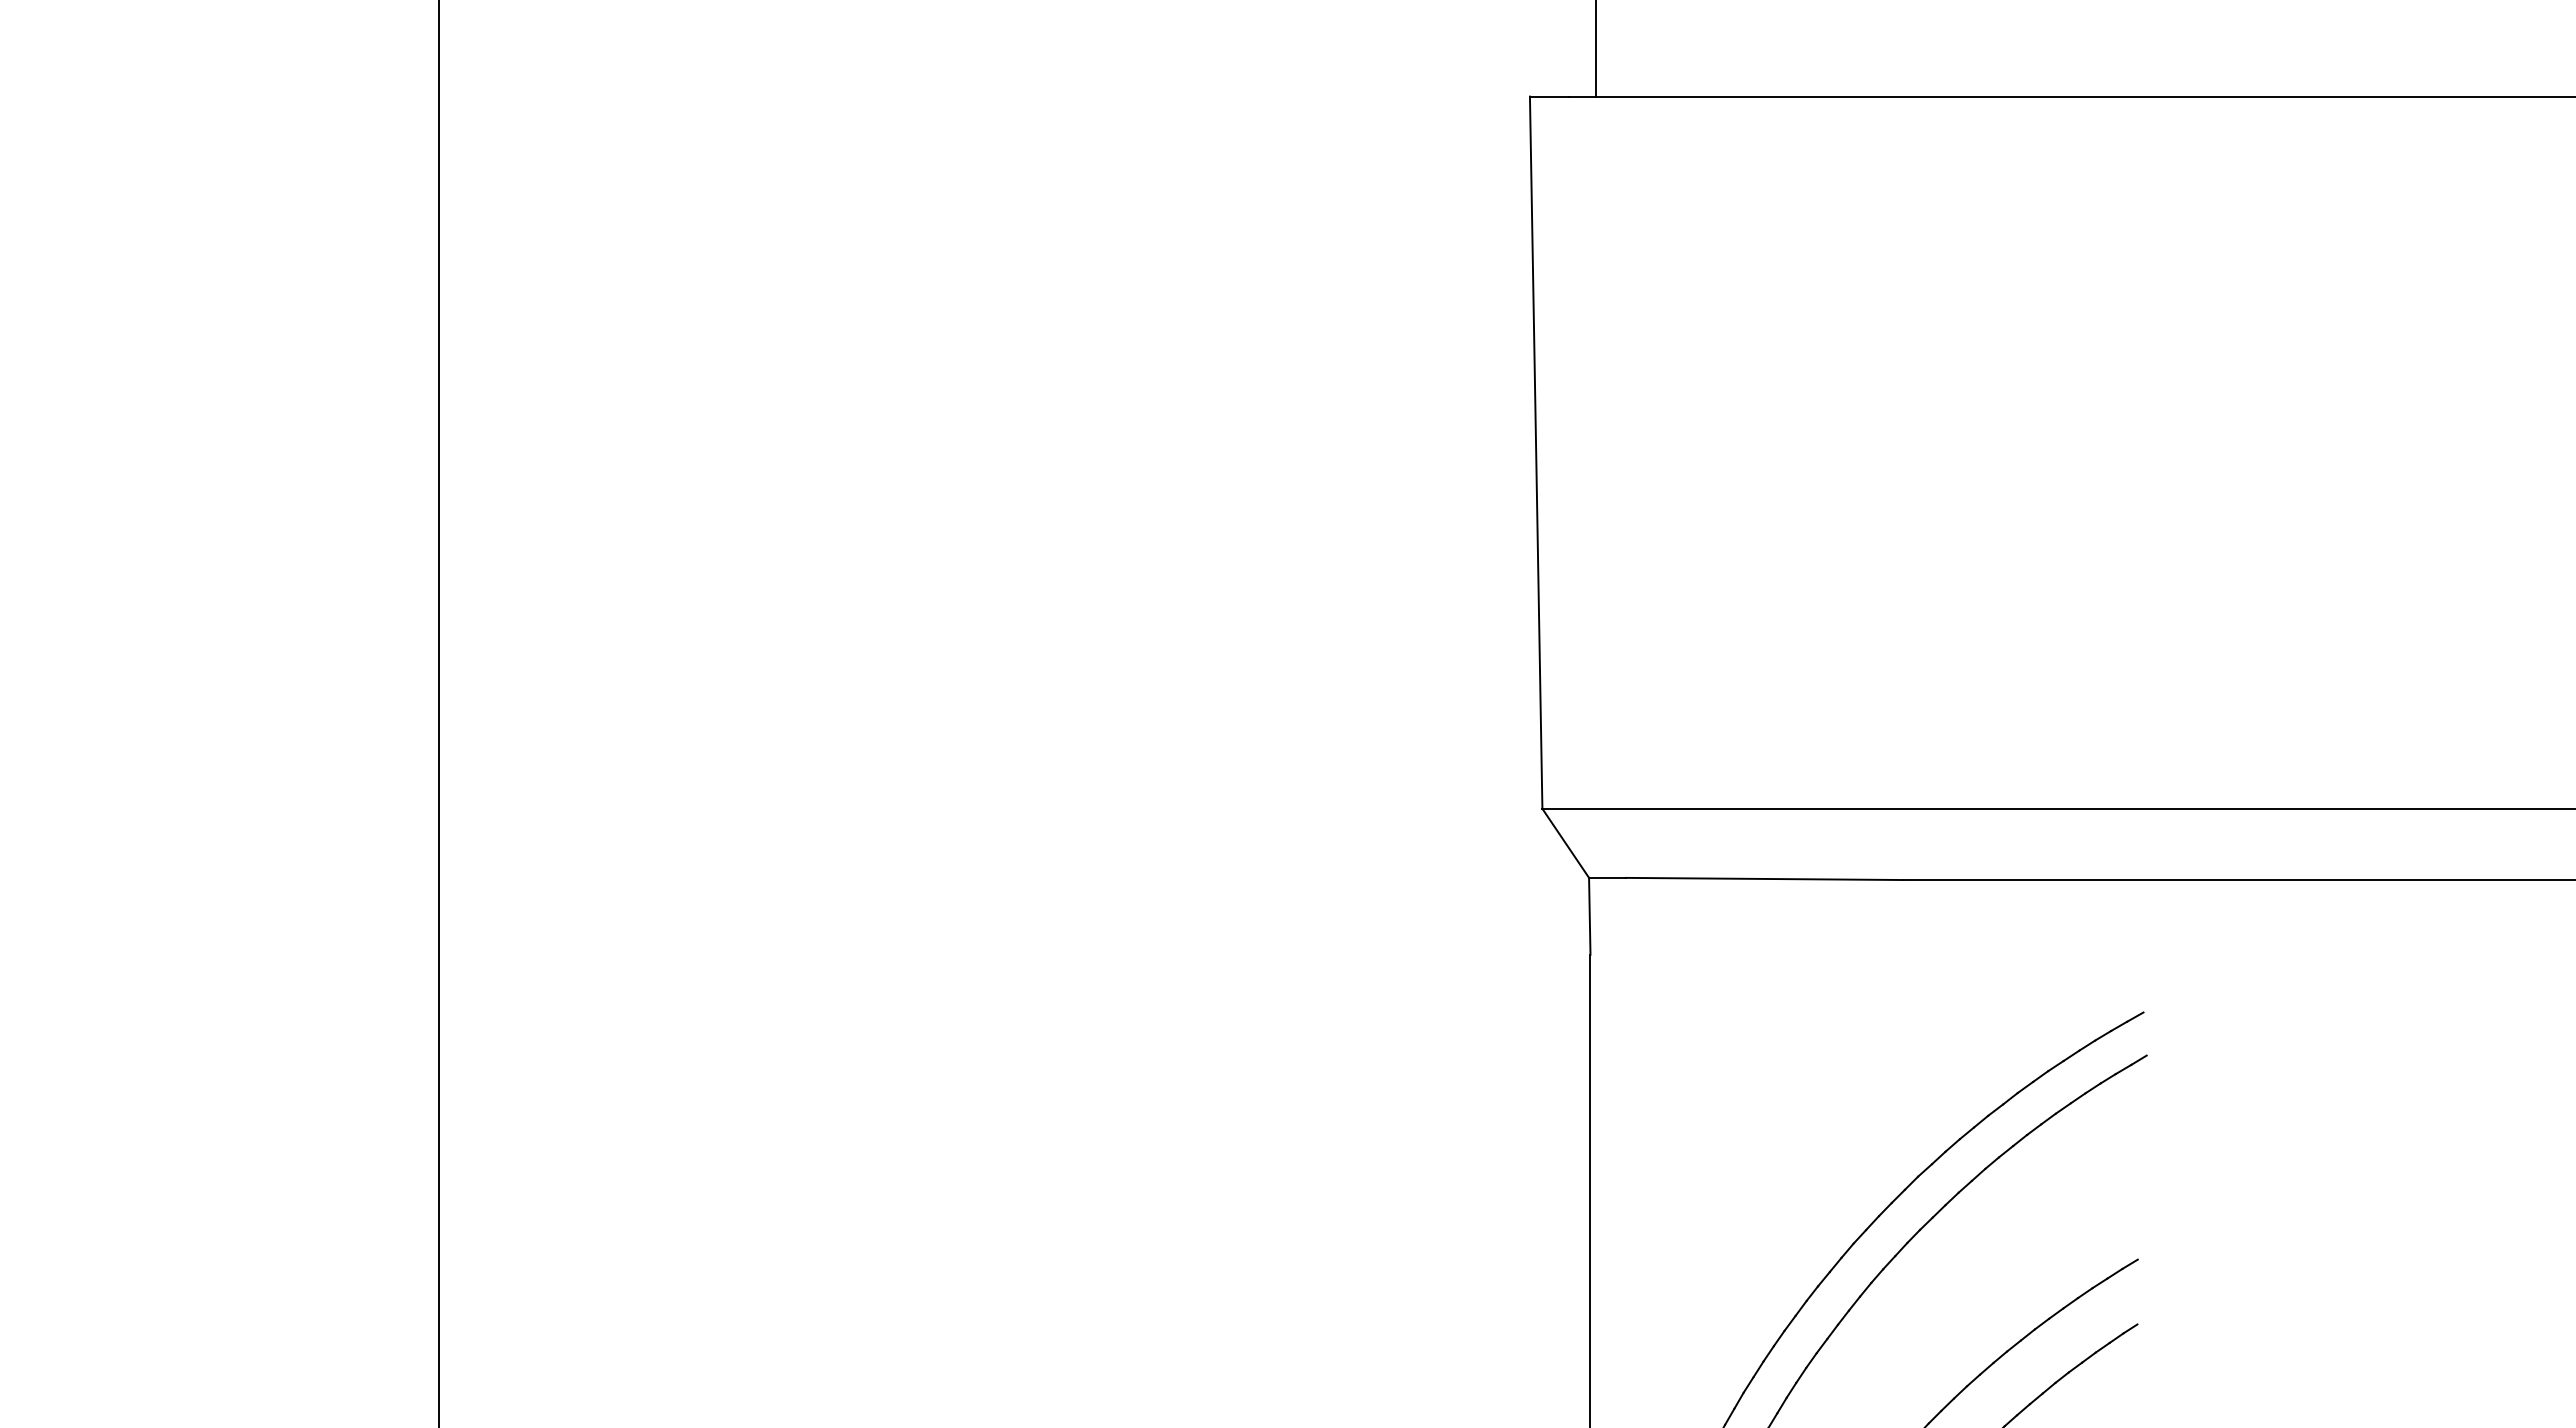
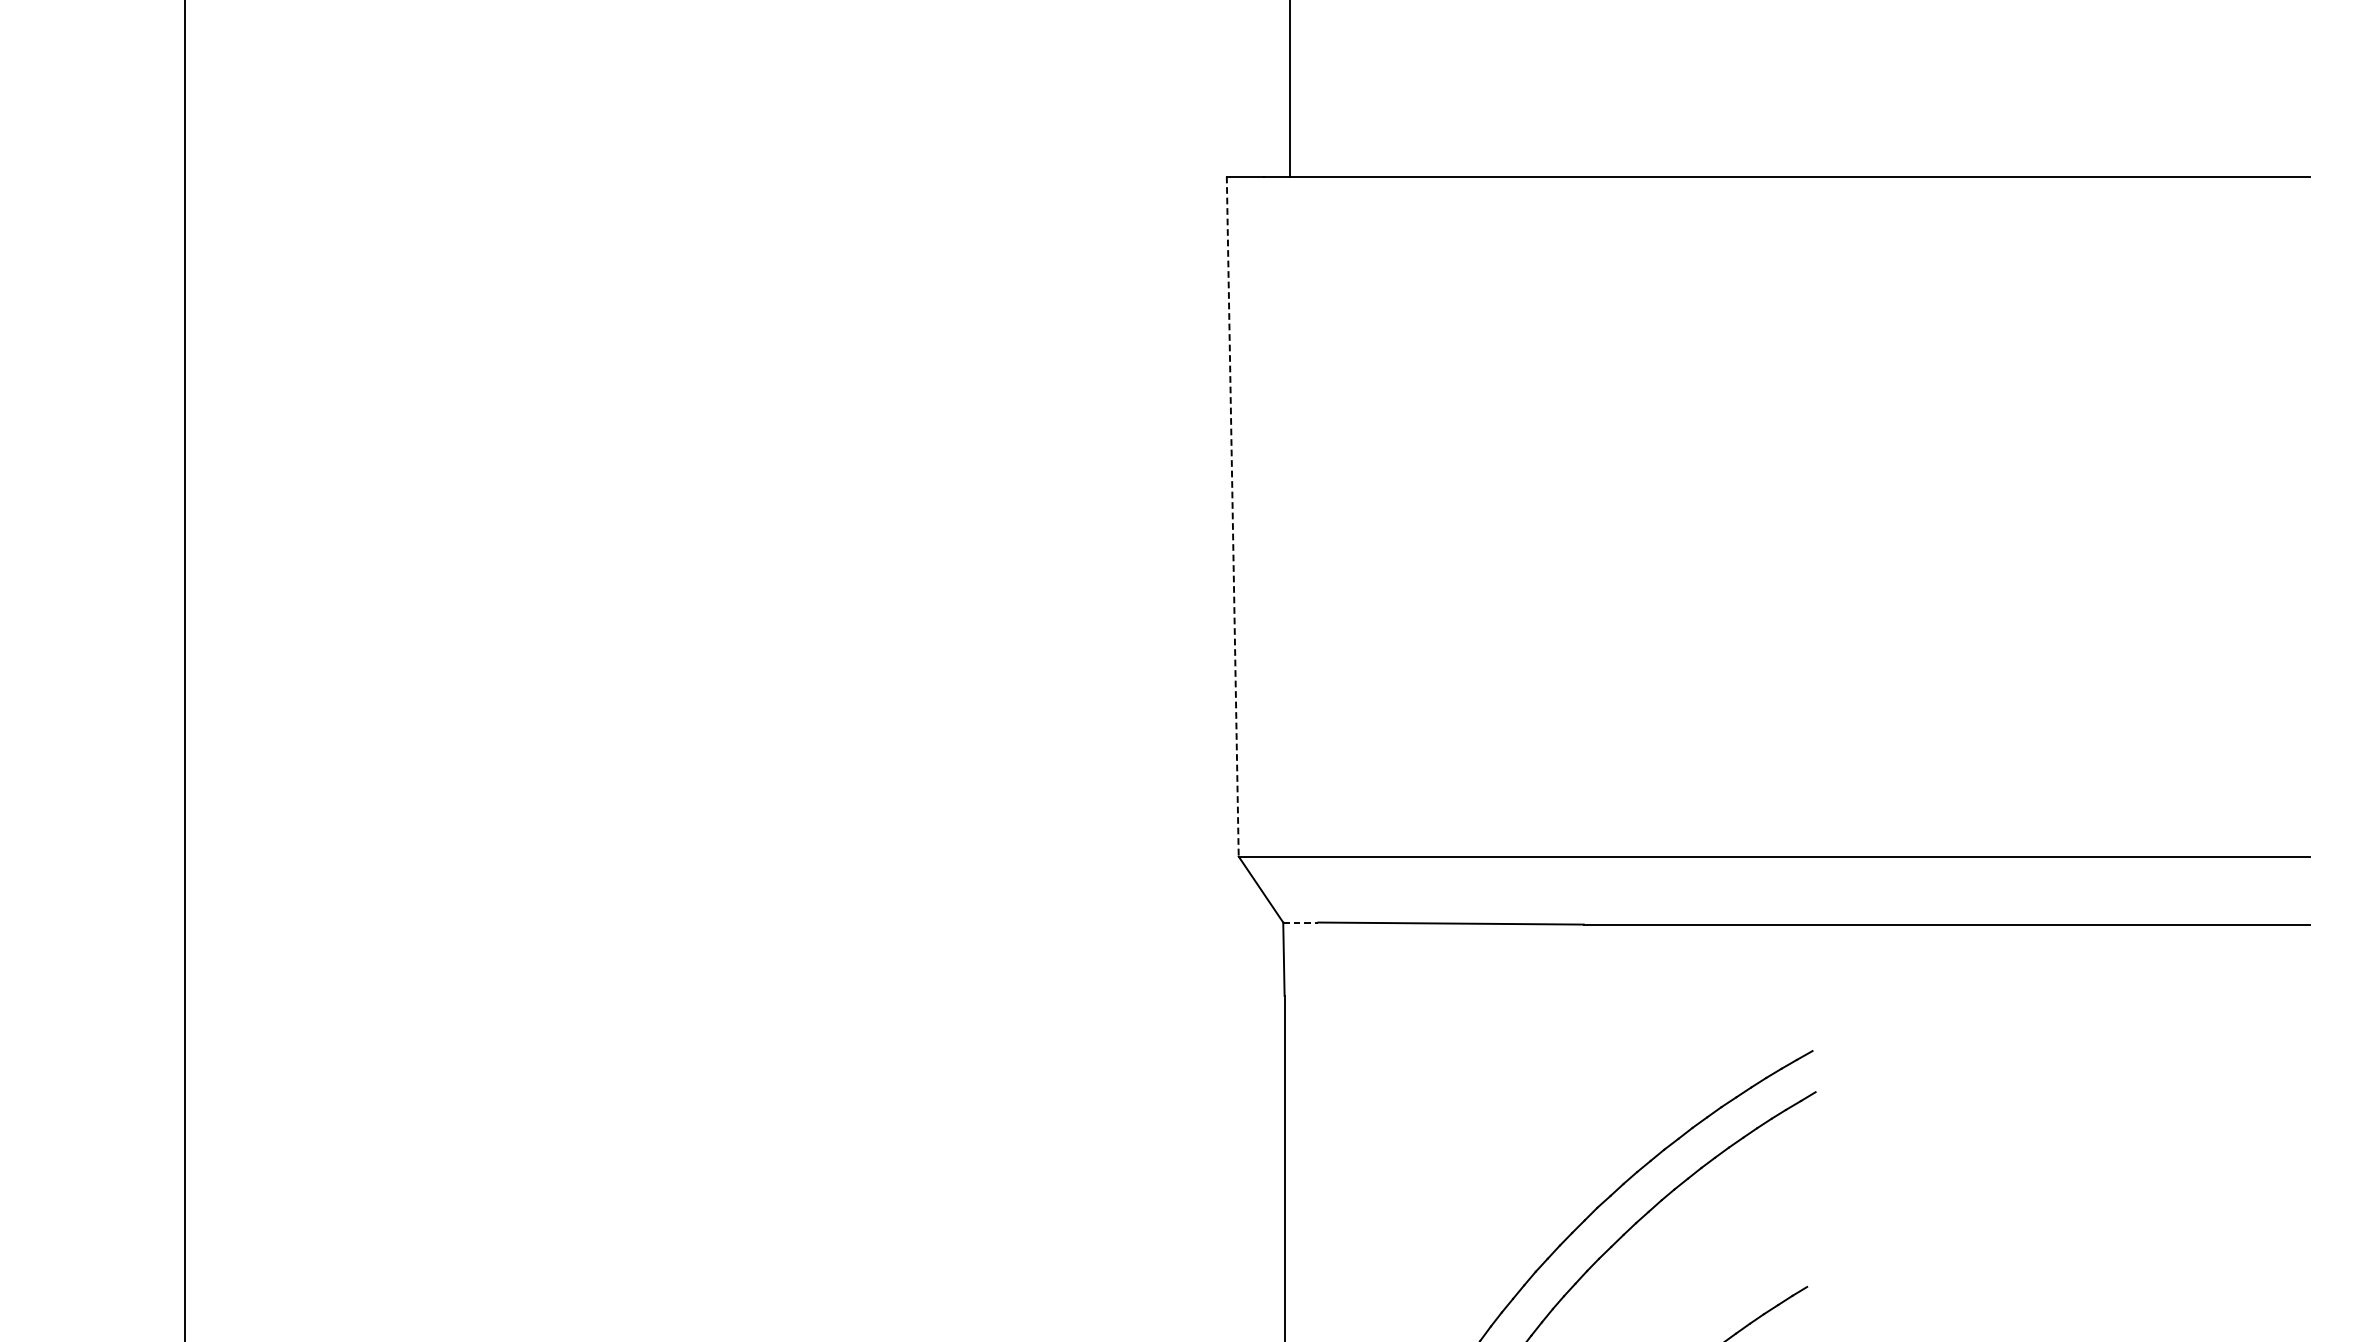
line: (1536, 453) -> (1233, 517), solid -> dashed
line: (1607, 877) -> (1300, 922), solid -> dashed

